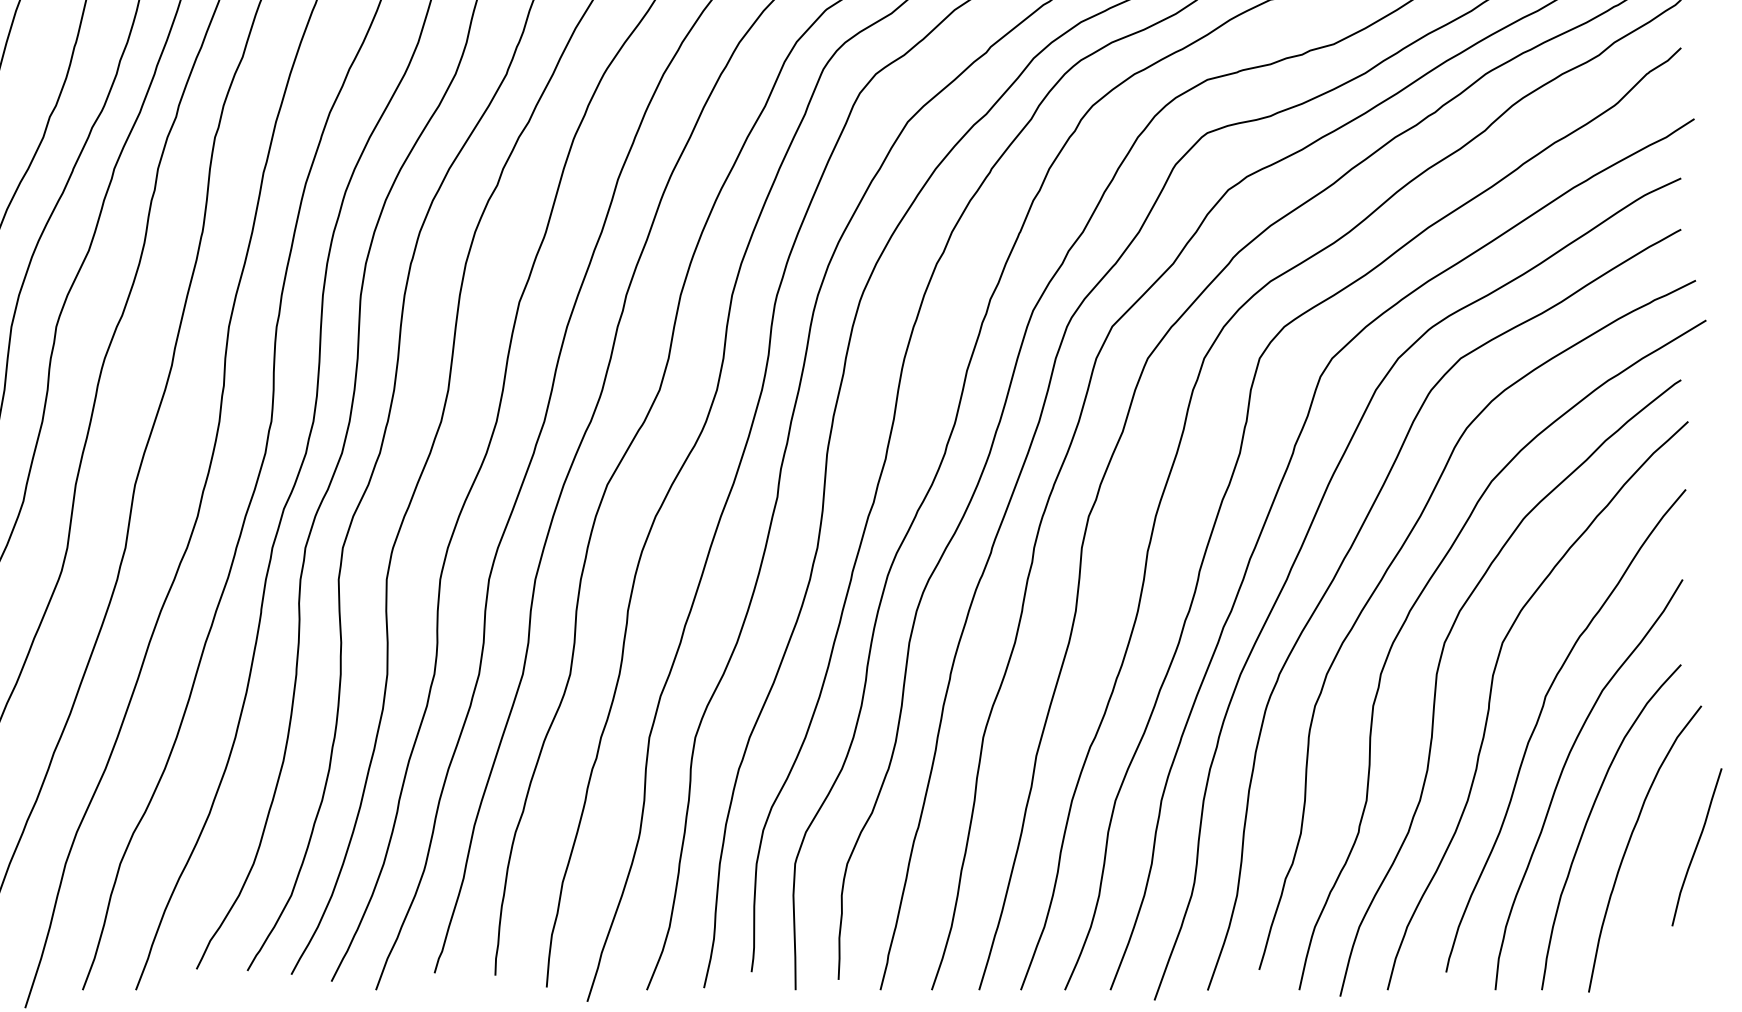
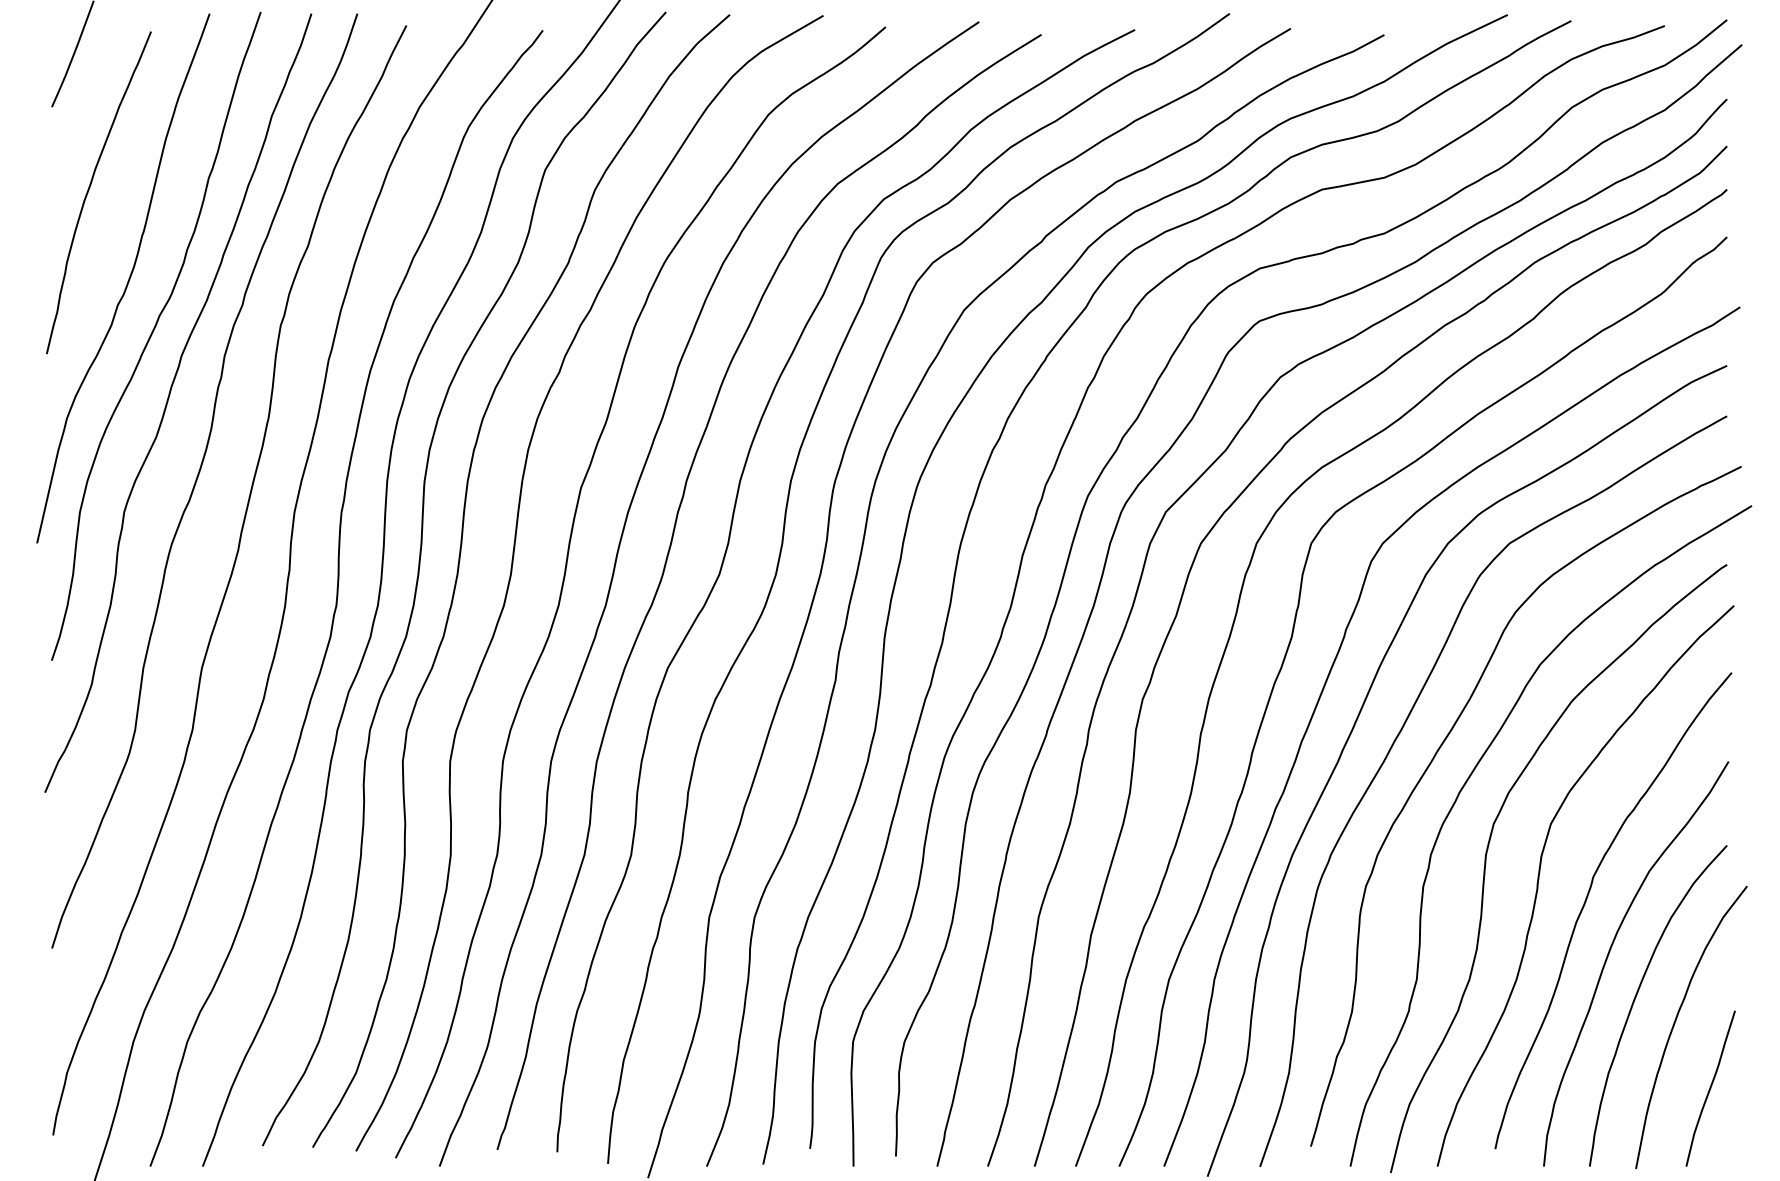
curve: (1696, 847) -> (1710, 1088), moved

